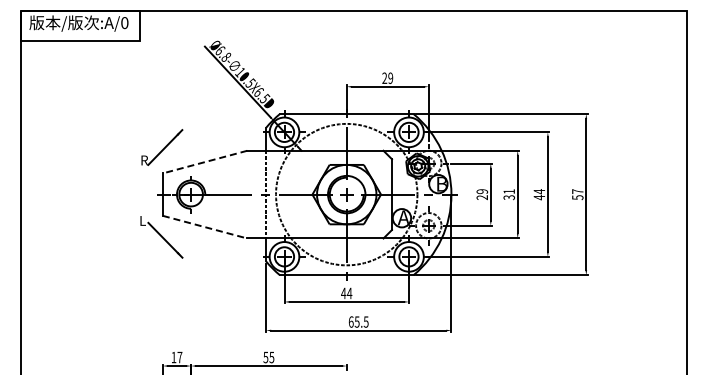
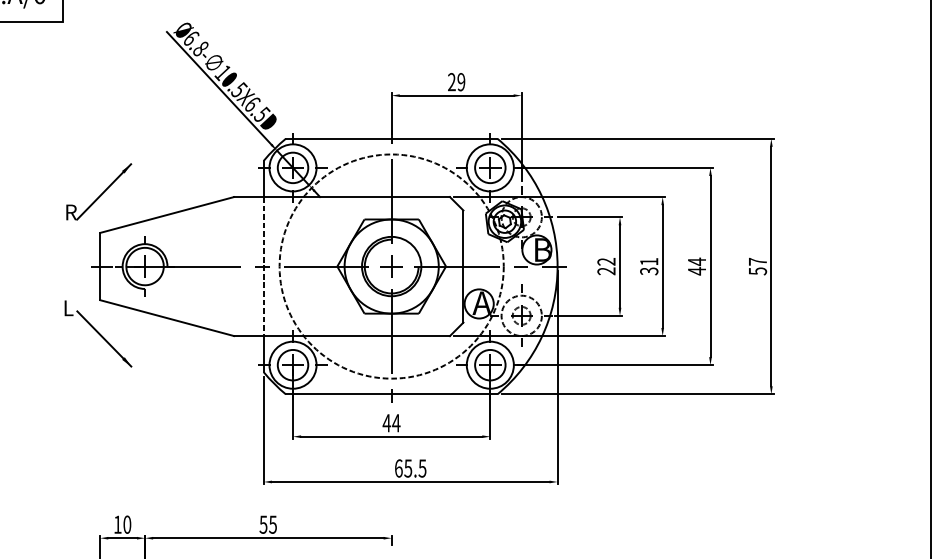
line: (205, 162) -> (167, 215), dashed -> solid
text: (482, 191) -> (606, 261), 29 -> 22
line: (205, 227) -> (167, 318), dashed -> solid
text: (179, 357) -> (126, 524), 17 -> 10

